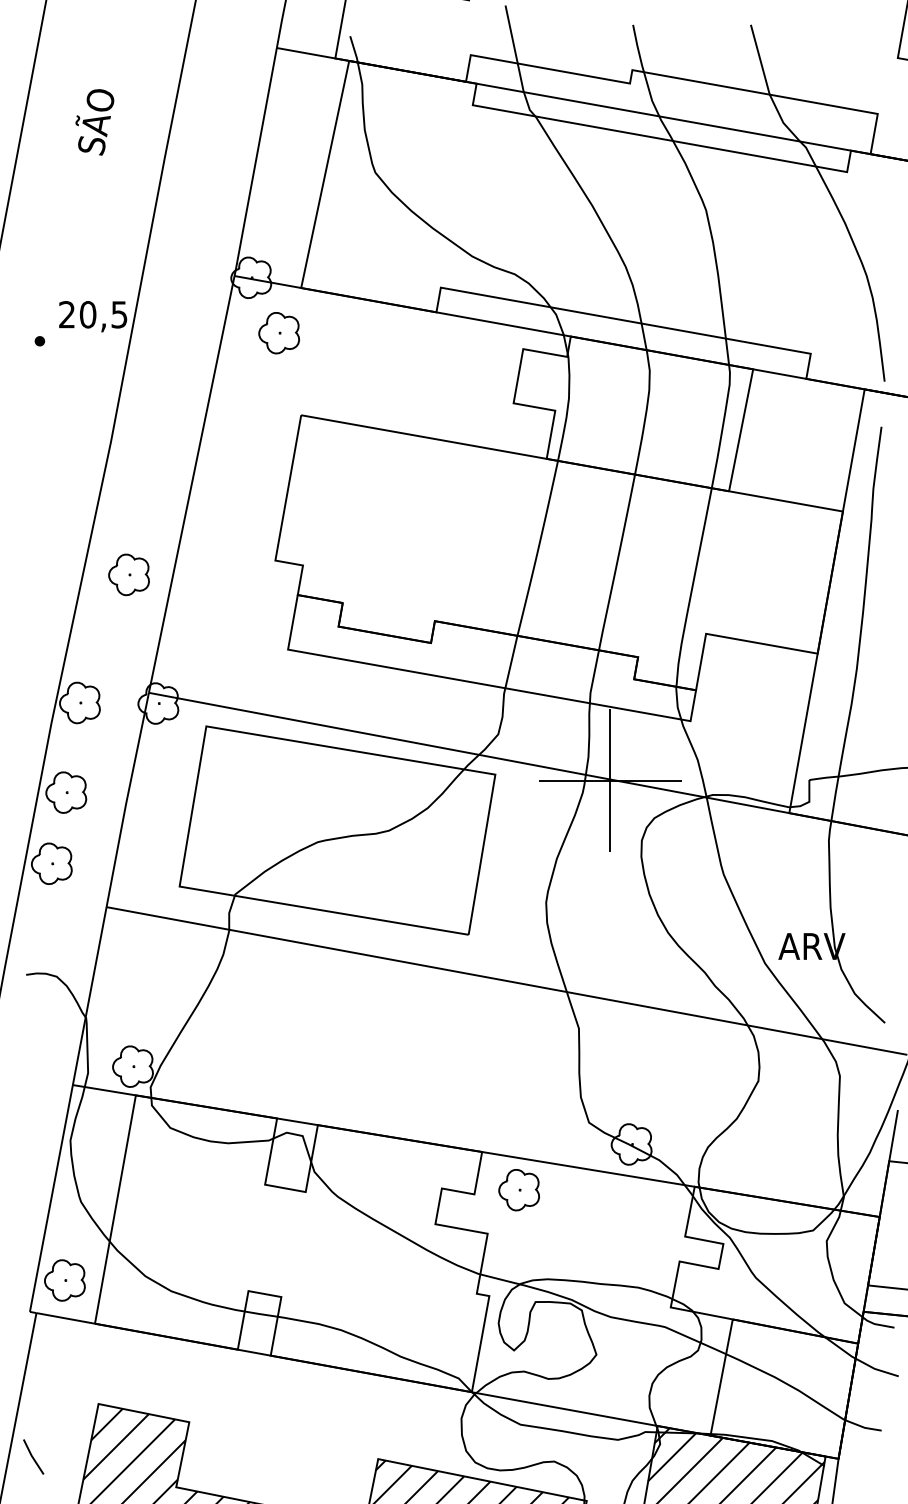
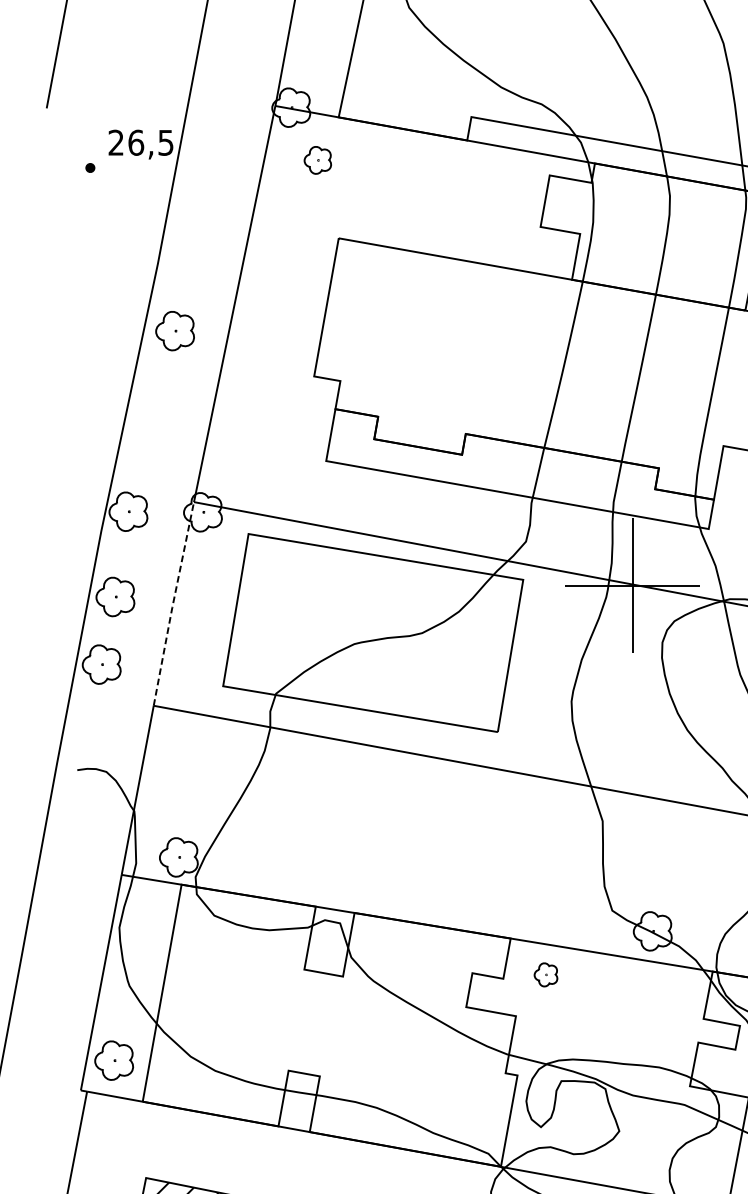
text: (87, 314) -> (135, 142), 20,5 -> 26,5
part: (279, 333) -> (318, 160), size x0.7
part: (128, 574) -> (174, 330), moved
line: (126, 800) -> (172, 604), solid -> dashed
part: (519, 1190) -> (546, 975), size x0.6

